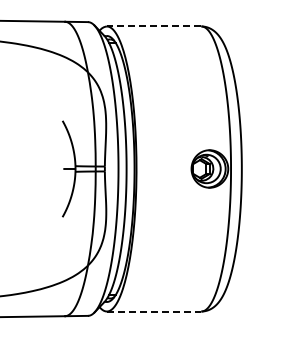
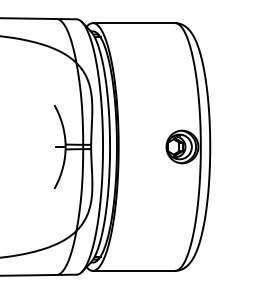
line: (153, 26) -> (133, 23), dashed -> solid
line: (154, 311) -> (134, 270), dashed -> solid

